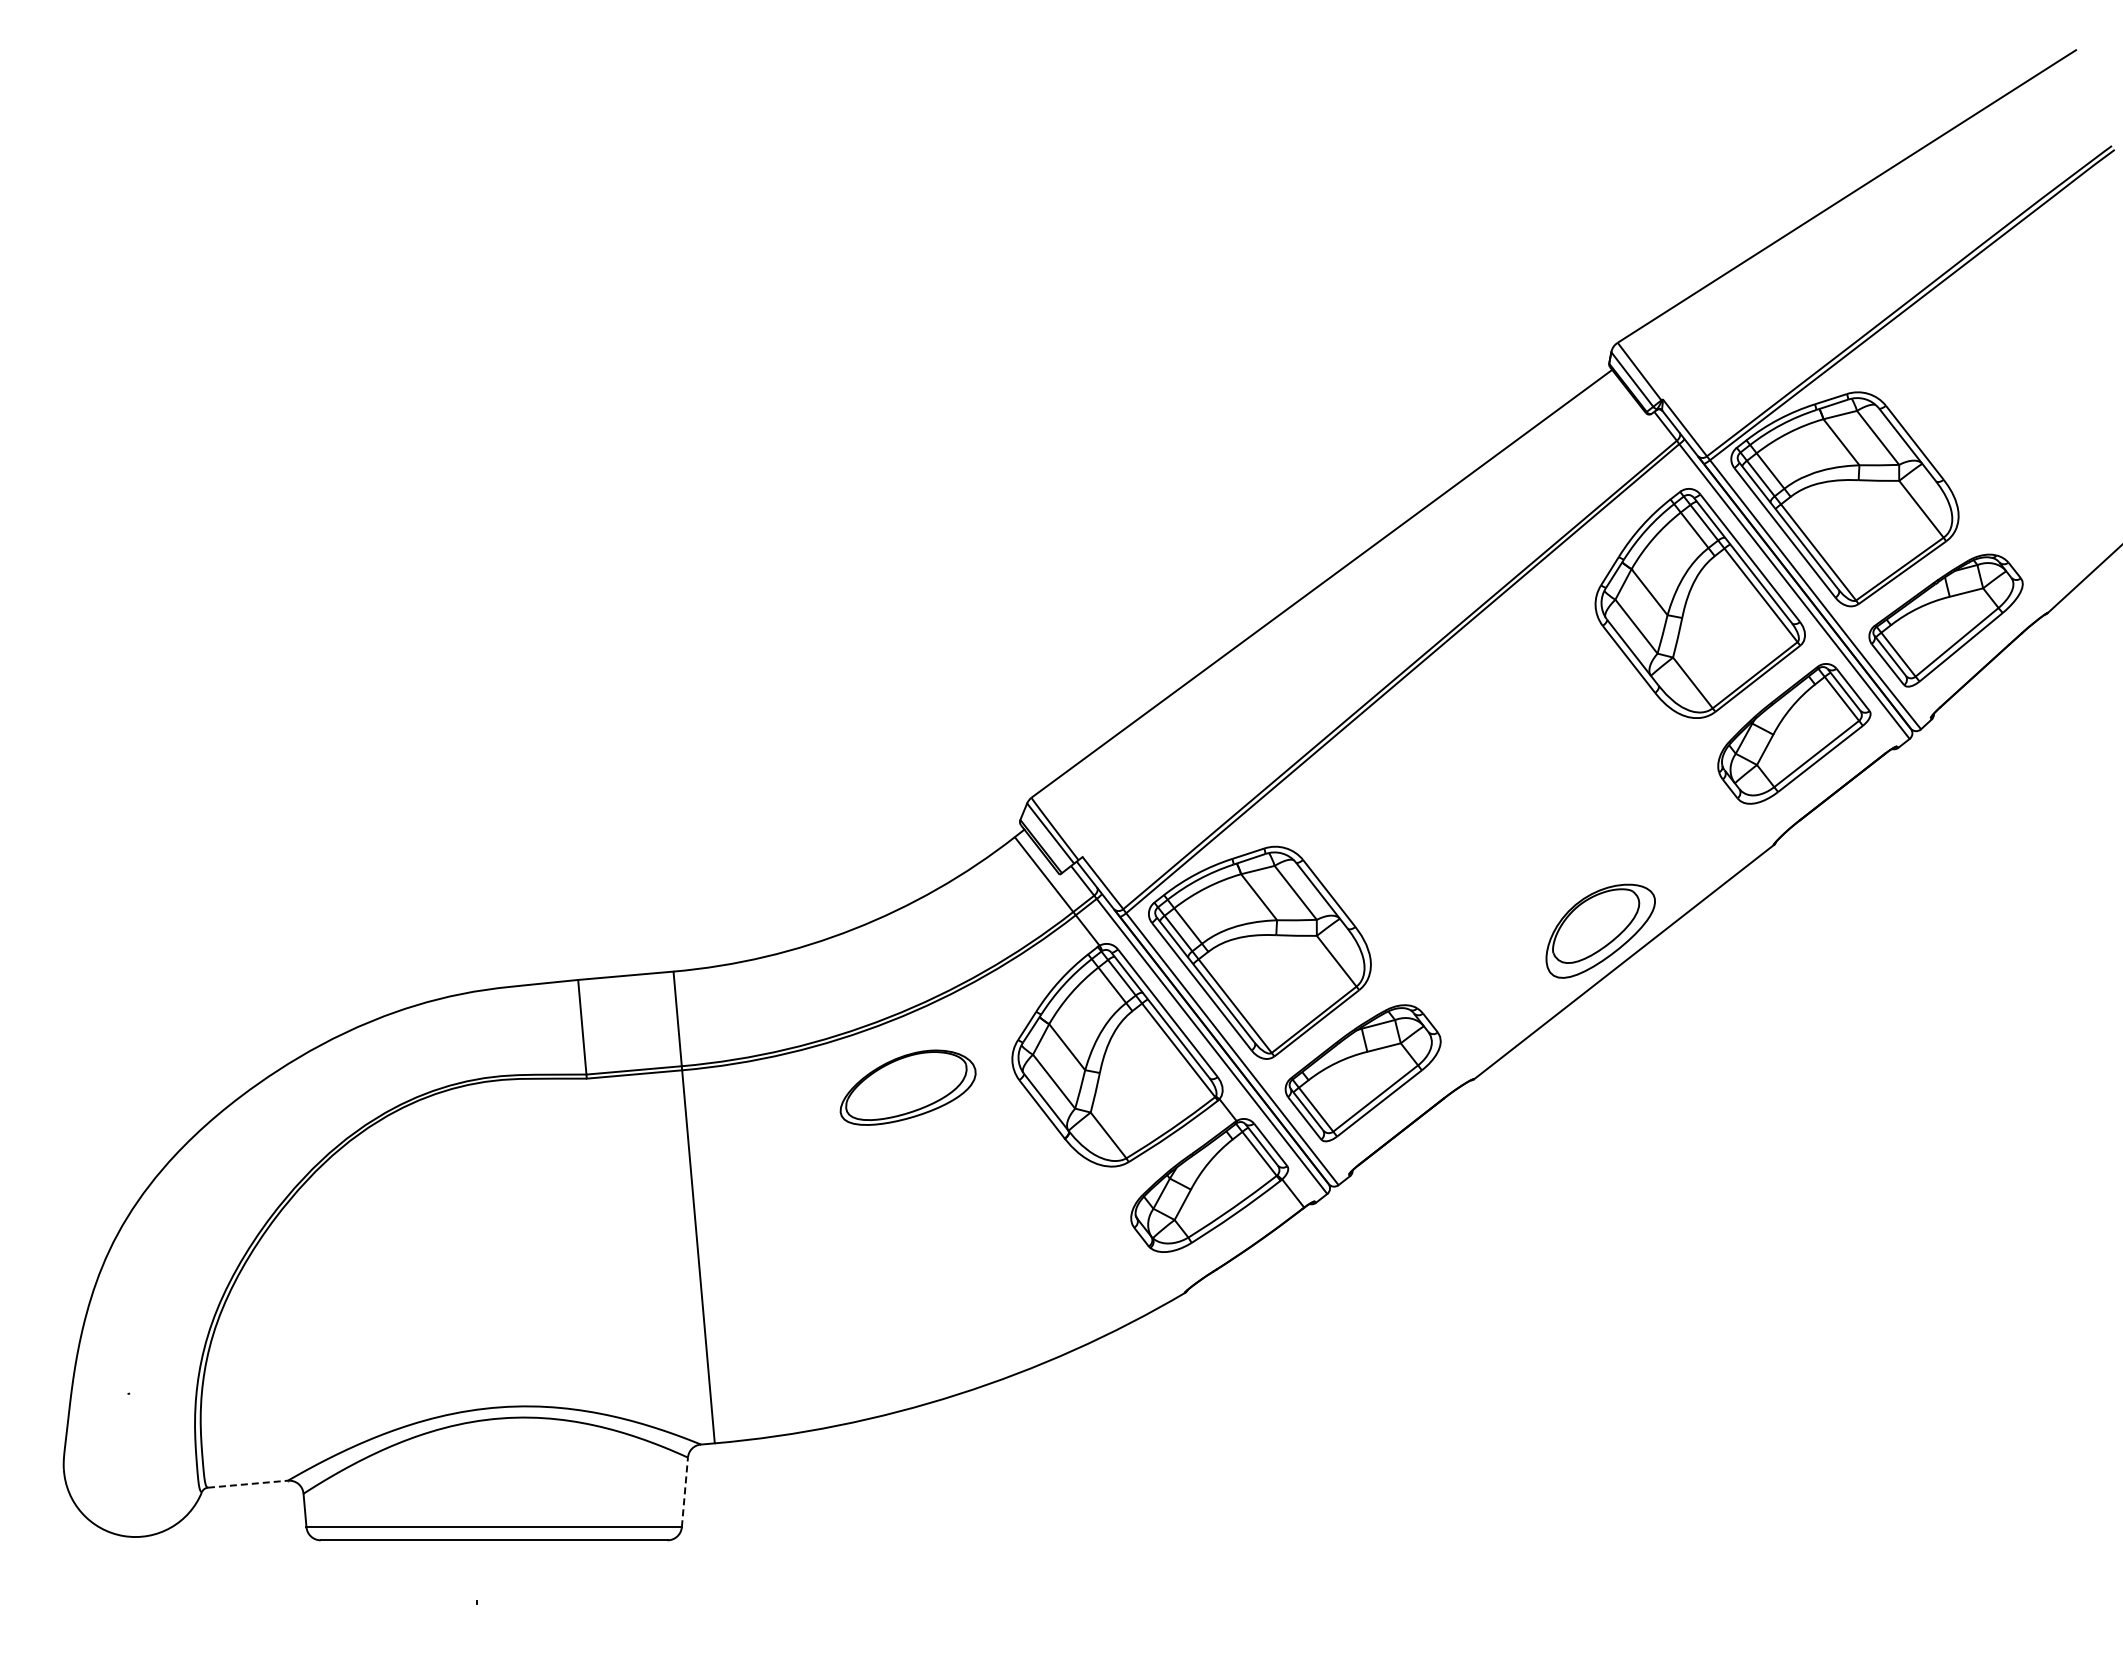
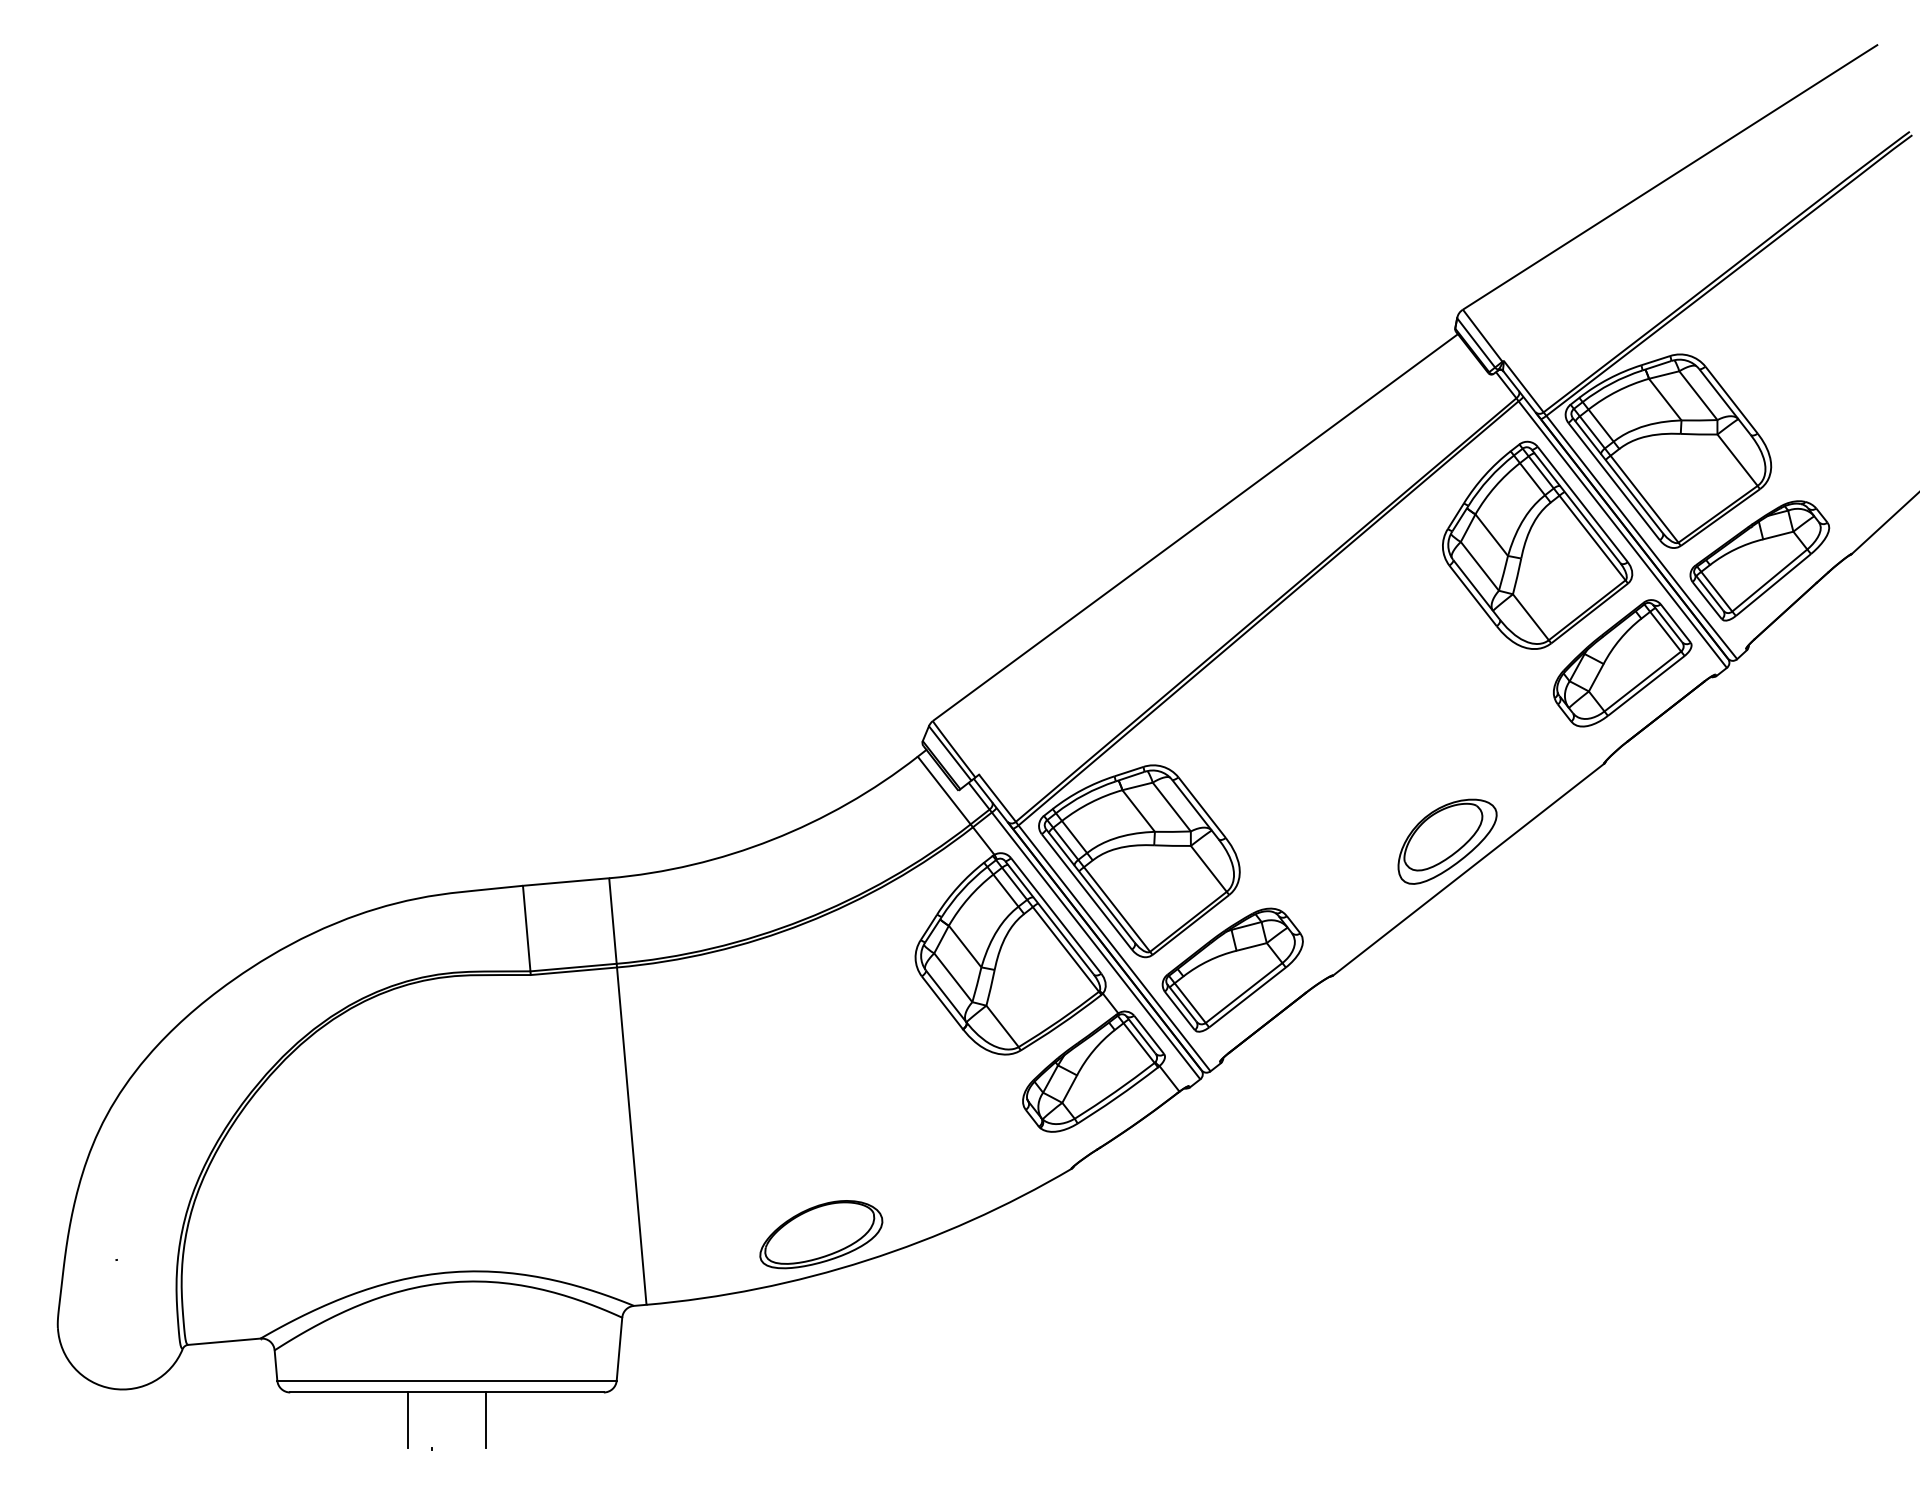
part: (907, 1087) -> (820, 1234), moved
line: (248, 1484) -> (224, 1342), dashed -> solid
line: (684, 1492) -> (619, 1349), dashed -> solid
line: (451, 1570) -> (408, 1419), added
line: (537, 1570) -> (486, 1419), added

